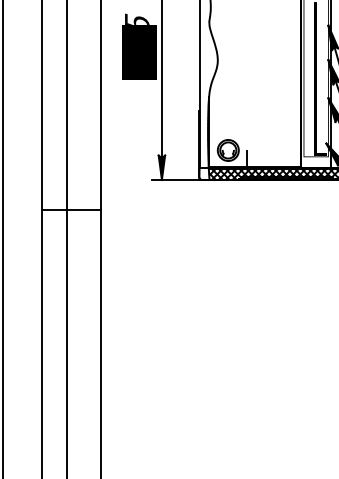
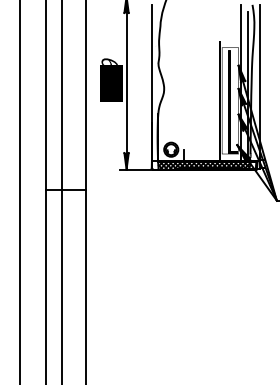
text: (136, 17) -> (109, 60), 52,5 -> 61,9

